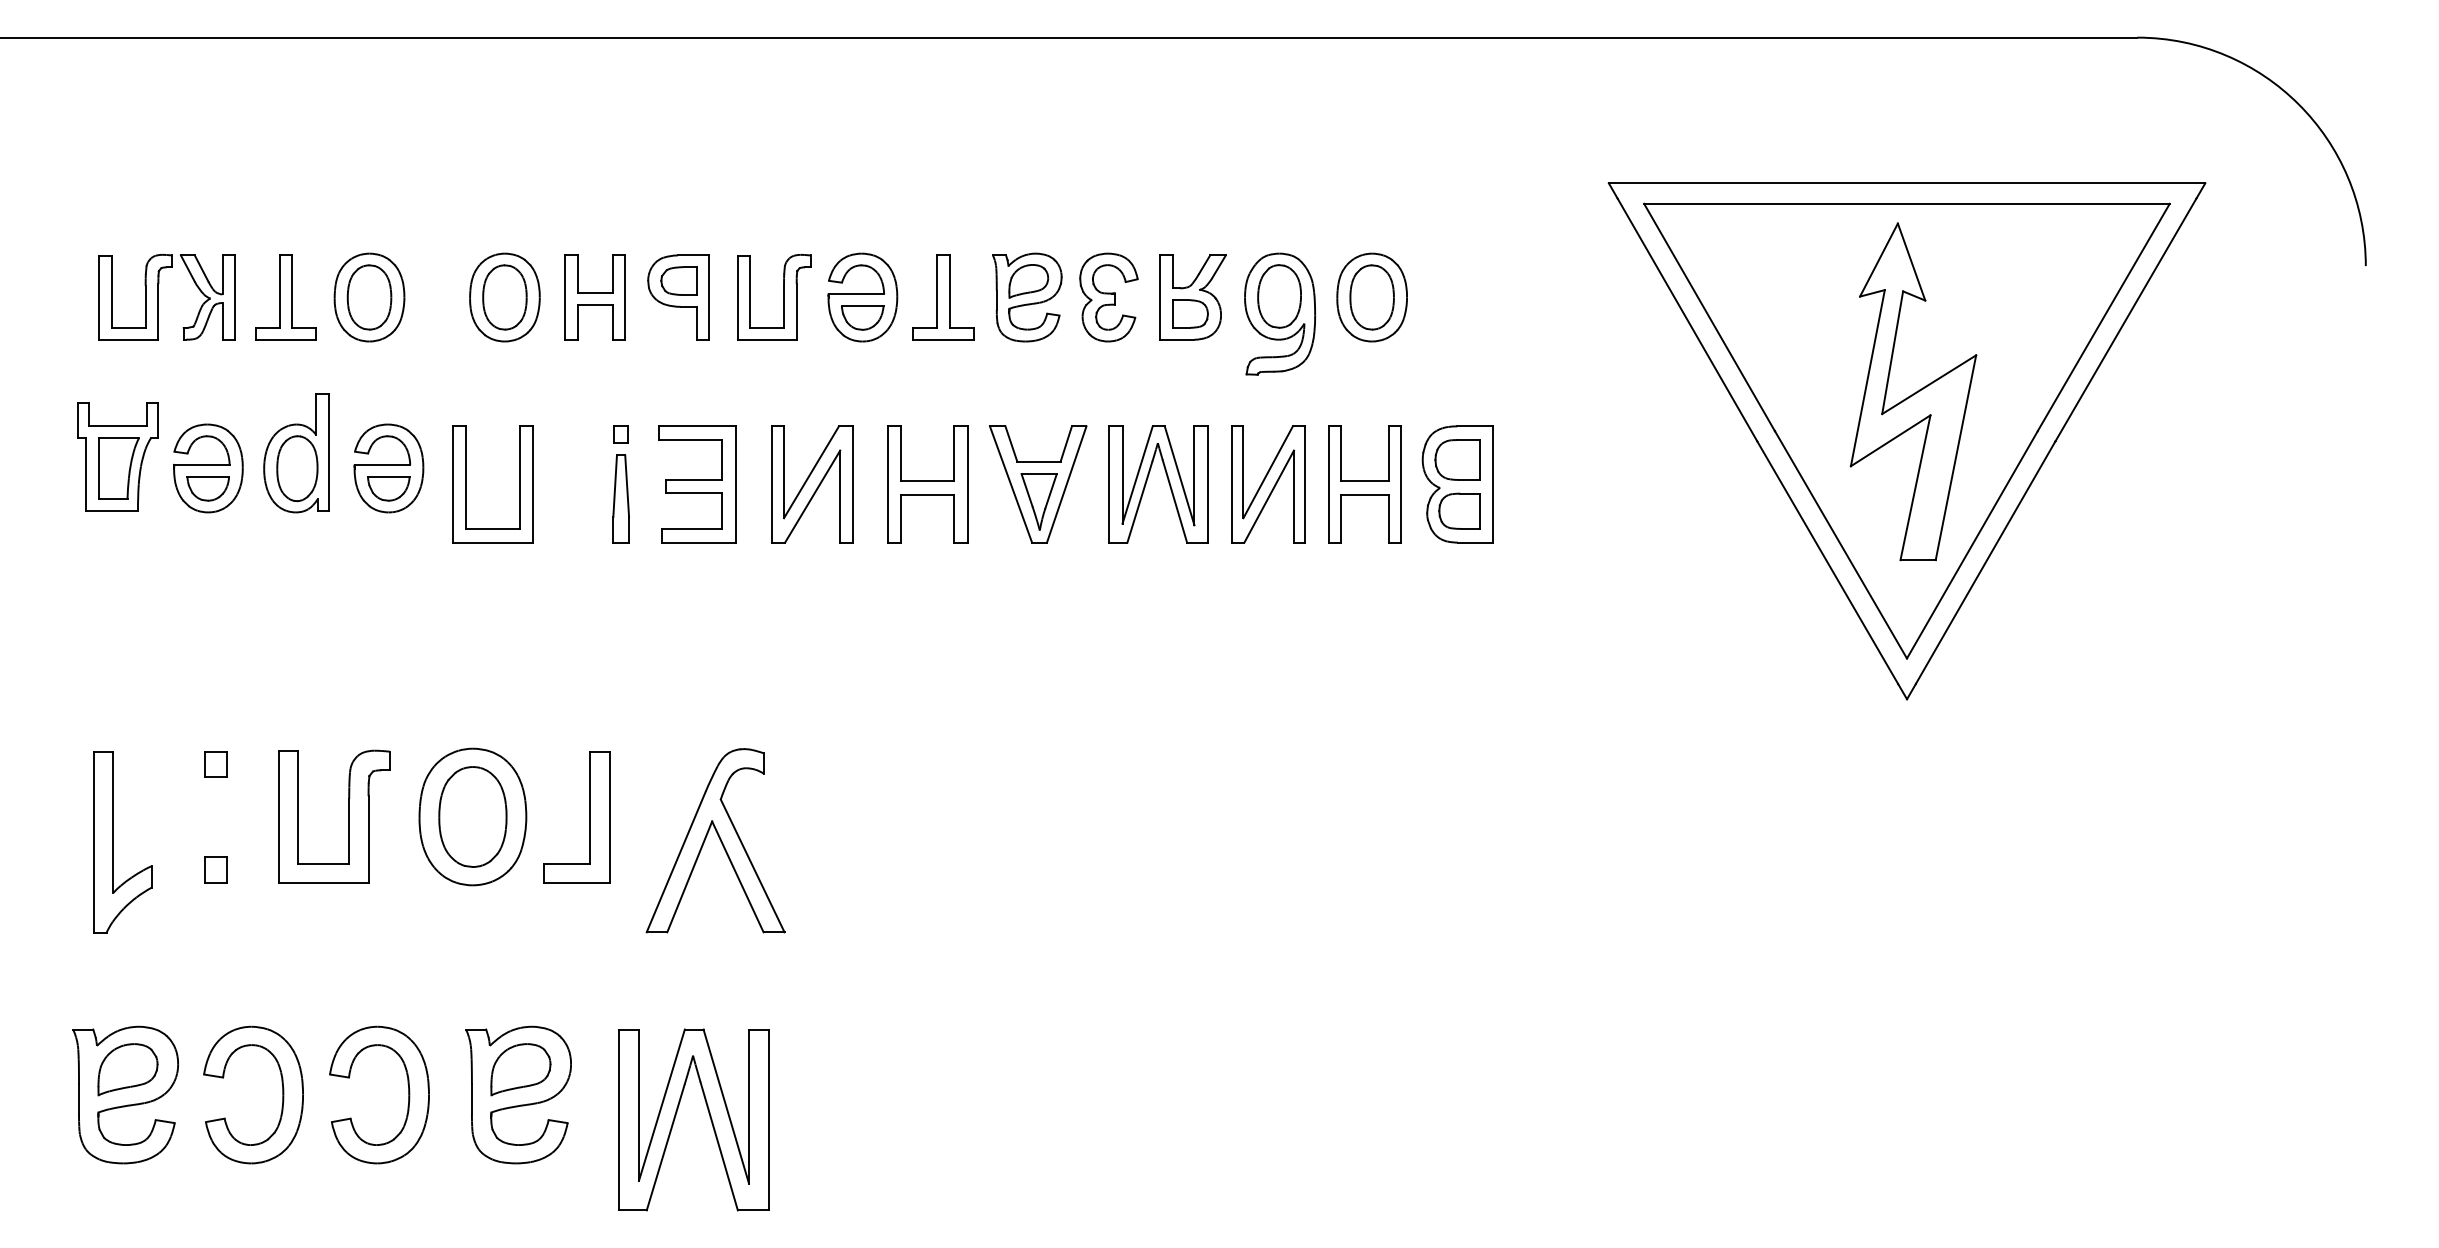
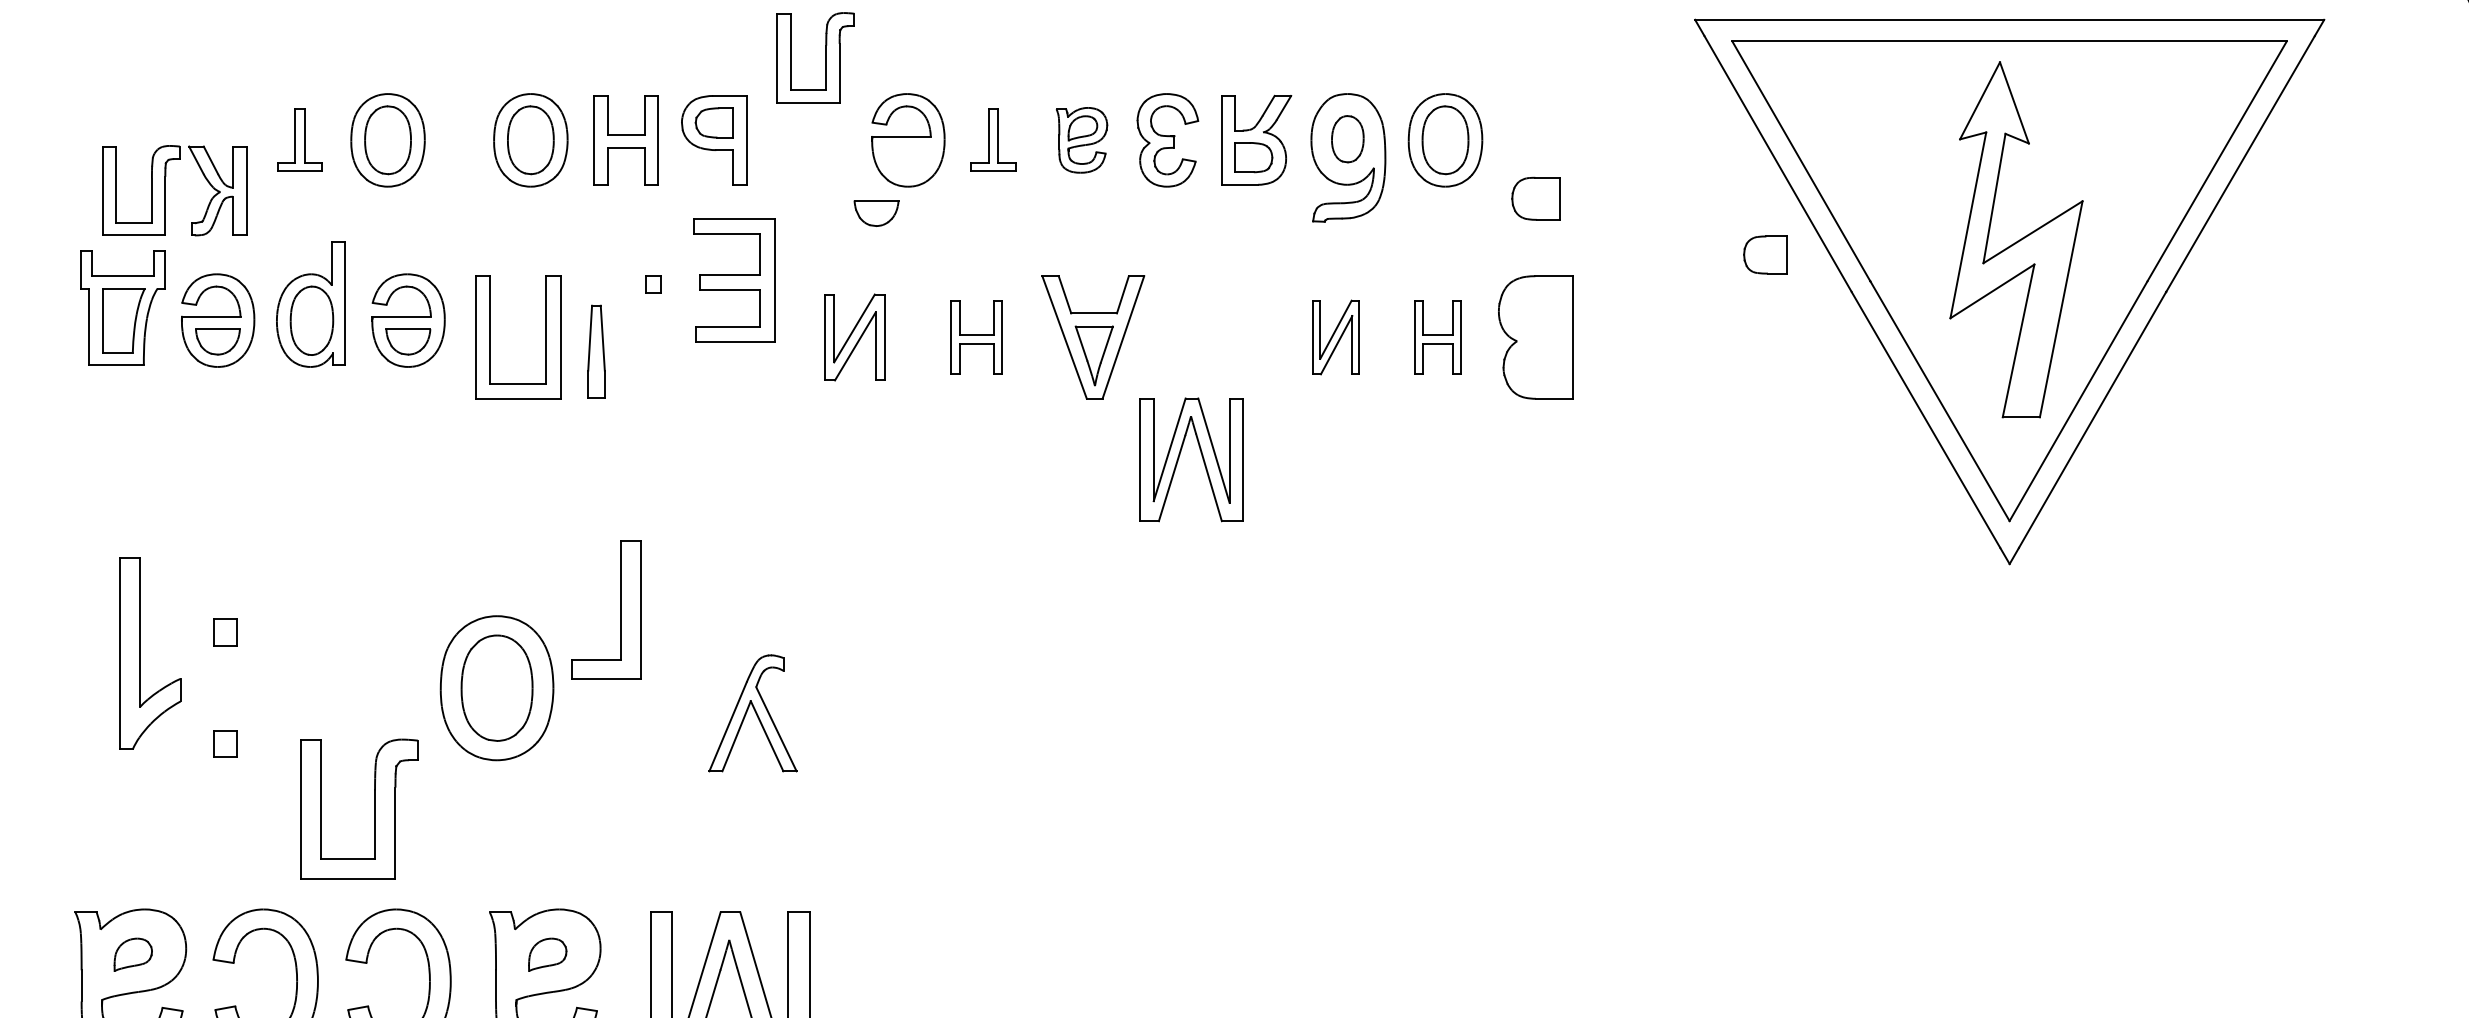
part: (1279, 296) -> (1347, 139), size x0.7
part: (158, 297) -> (165, 190), moved
part: (285, 297) -> (299, 140), size x0.7
part: (783, 297) -> (825, 58), moved
part: (943, 297) -> (993, 140), size x0.7
part: (1027, 297) -> (1082, 140), size x0.7
part: (862, 317) -> (876, 213), moved
part: (1457, 459) -> (1535, 198), moved
part: (1167, 480) -> (1201, 455), moved
part: (697, 484) -> (733, 280), moved
part: (812, 484) -> (855, 337), size x0.7
part: (927, 484) -> (976, 337), size x0.6
part: (1268, 484) -> (1336, 337), size x0.6
part: (1364, 484) -> (1437, 337), size x0.6
part: (620, 498) -> (595, 351), moved
part: (1459, 510) -> (1765, 254), moved
part: (348, 816) -> (374, 808), moved
part: (589, 817) -> (620, 610), moved
part: (715, 840) -> (752, 712), size x0.6
part: (113, 842) -> (140, 653), moved
part: (127, 1069) -> (132, 954), size x0.6
part: (520, 1069) -> (547, 954), size x0.6

